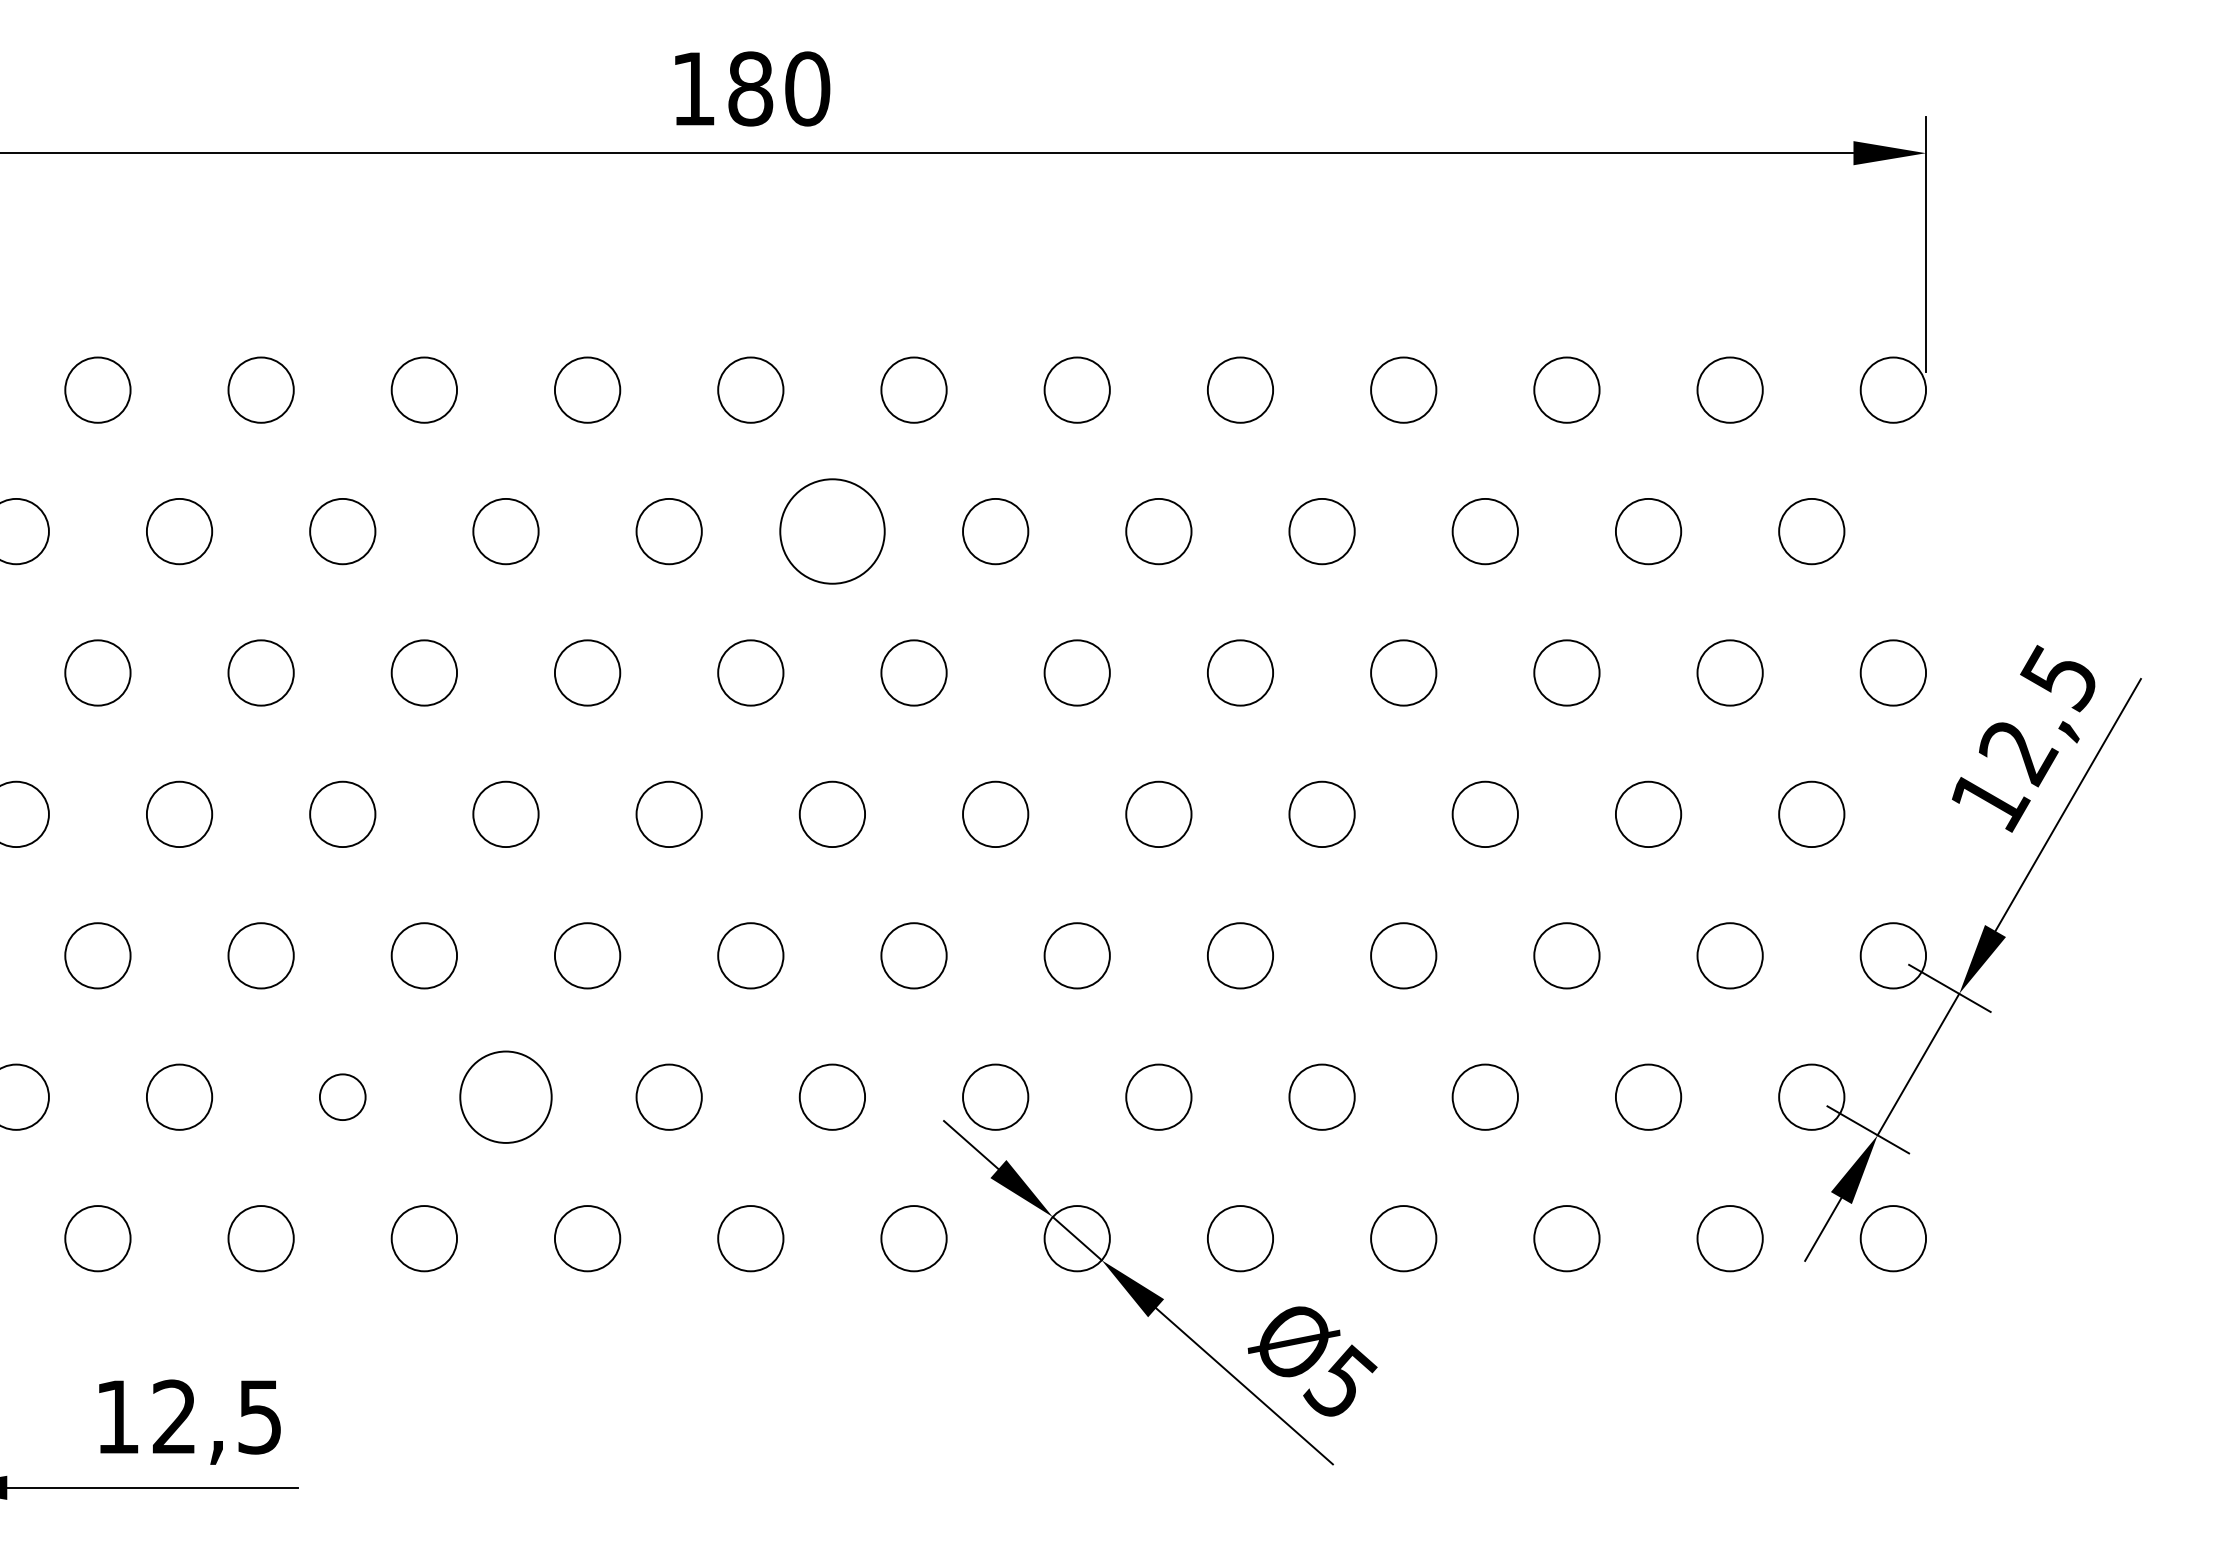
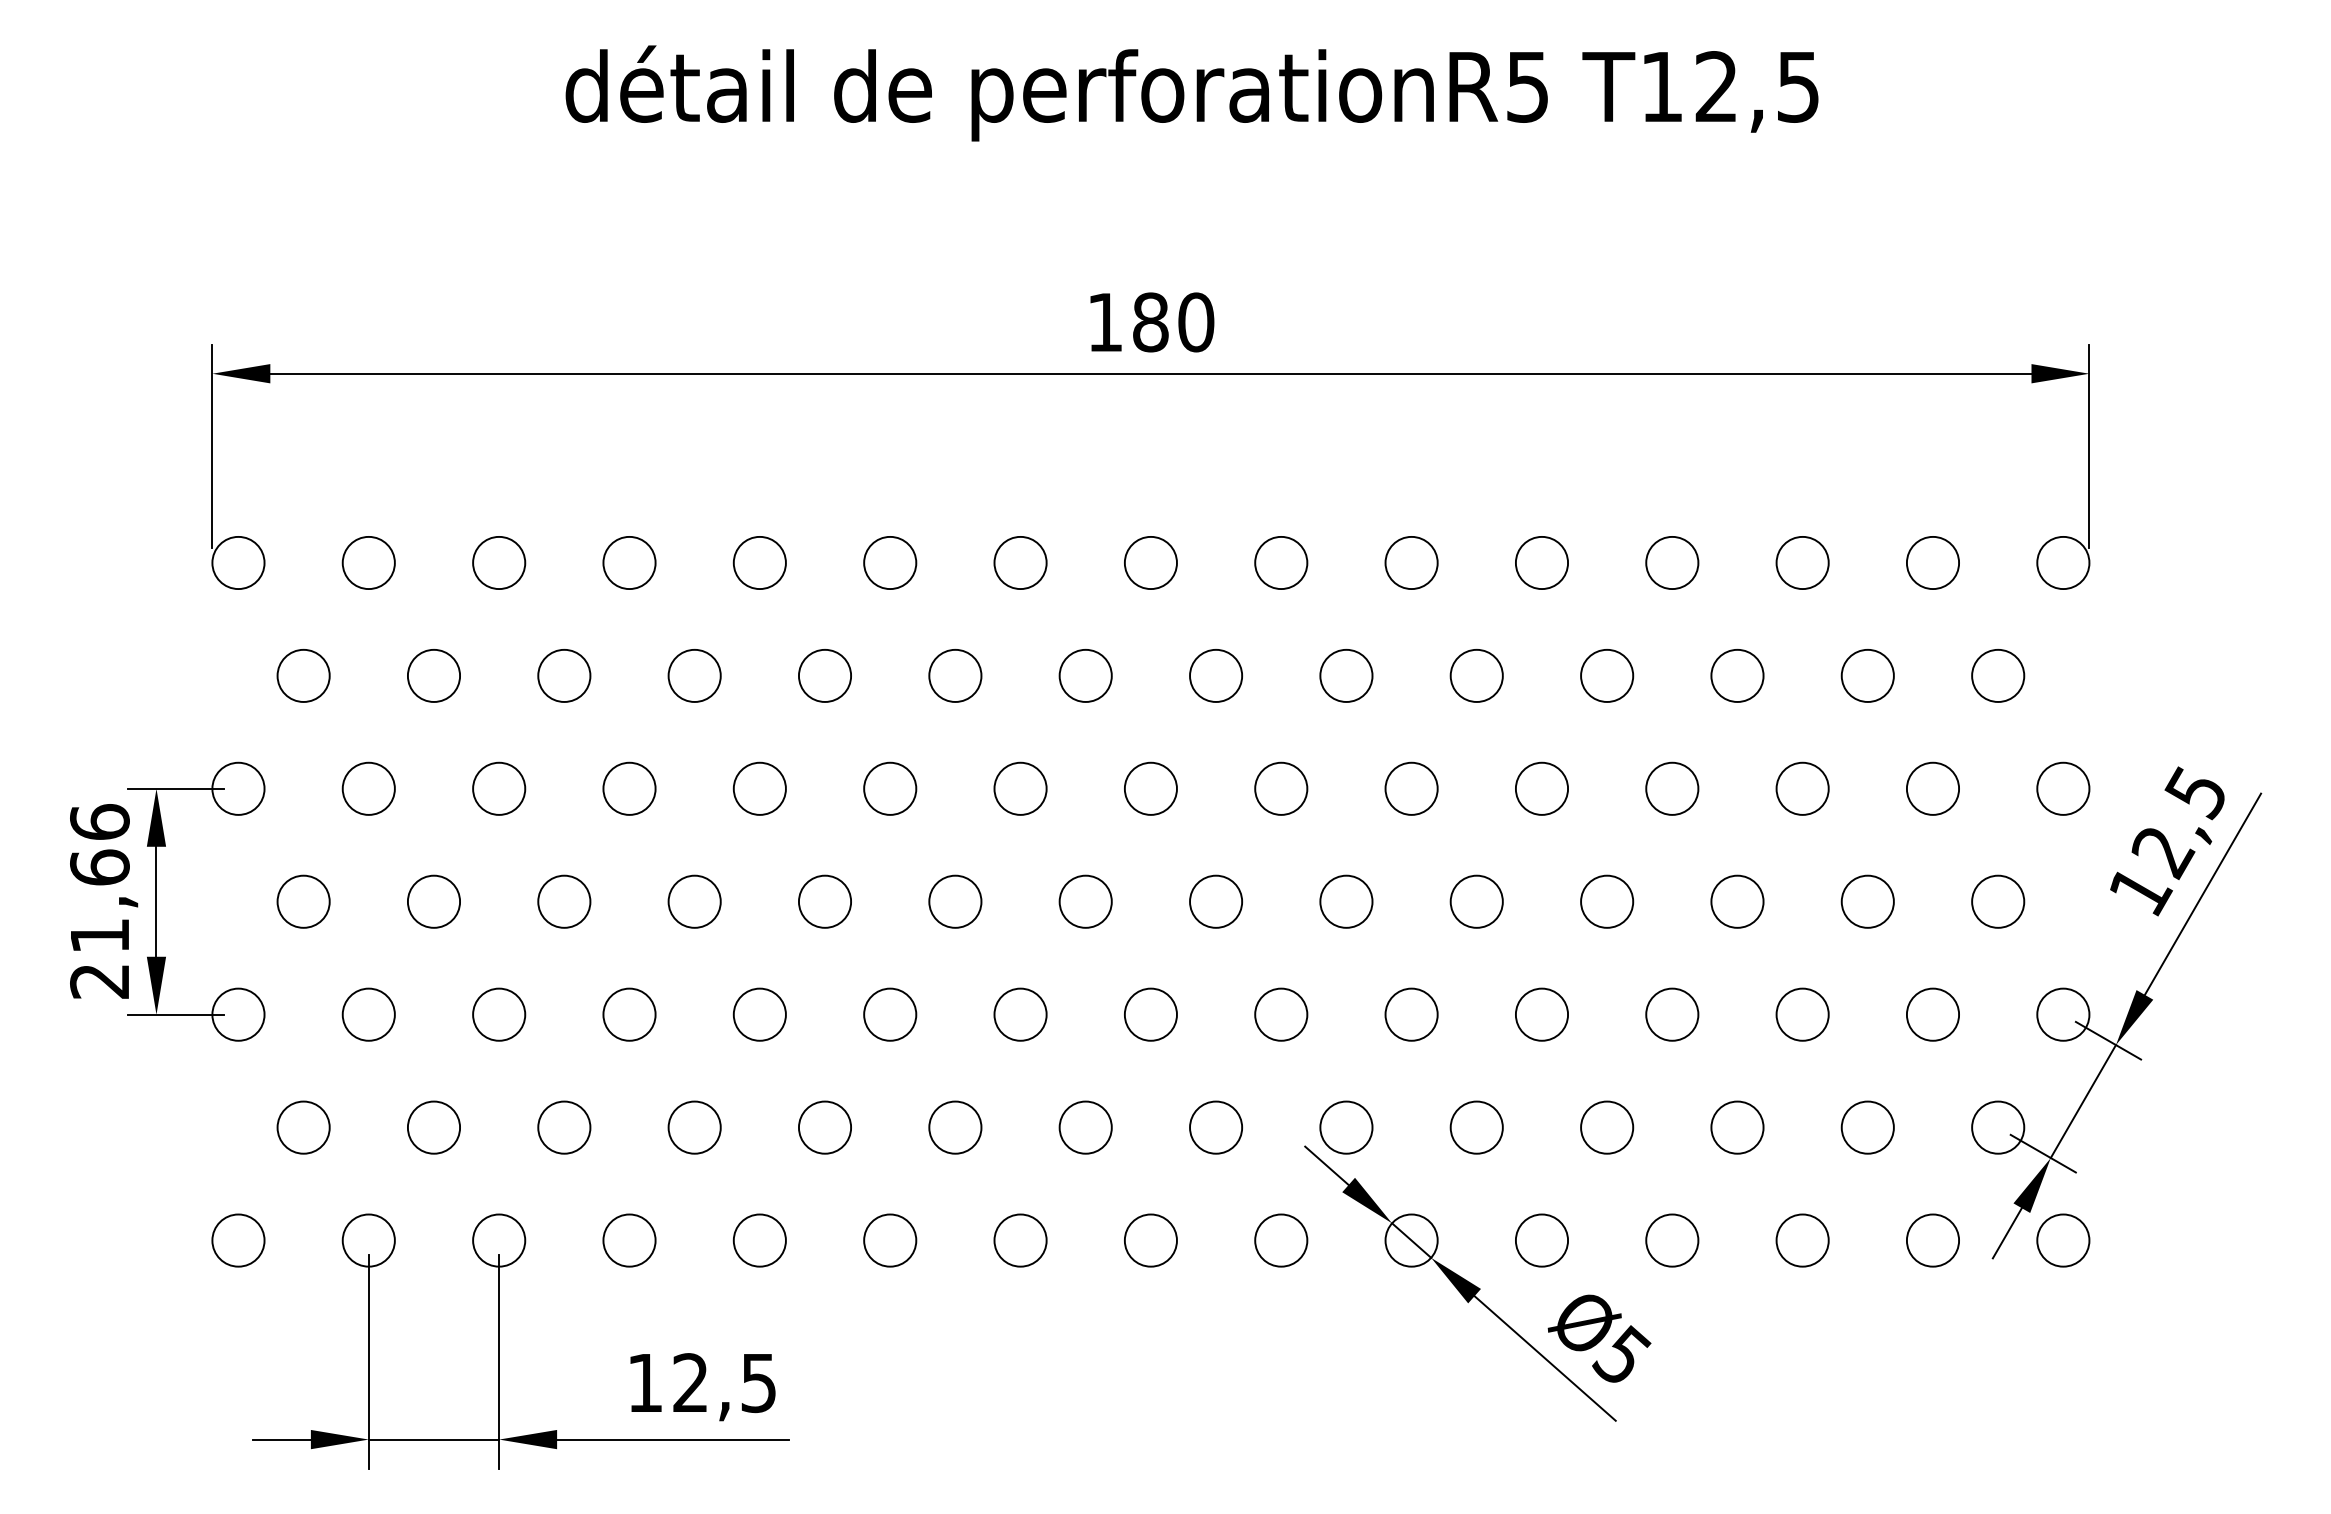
circle: (831, 531) -> (1215, 675), size x0.62
circle: (342, 1097) -> (824, 1127), size x1.43
circle: (506, 1097) -> (955, 1127), size x0.71

